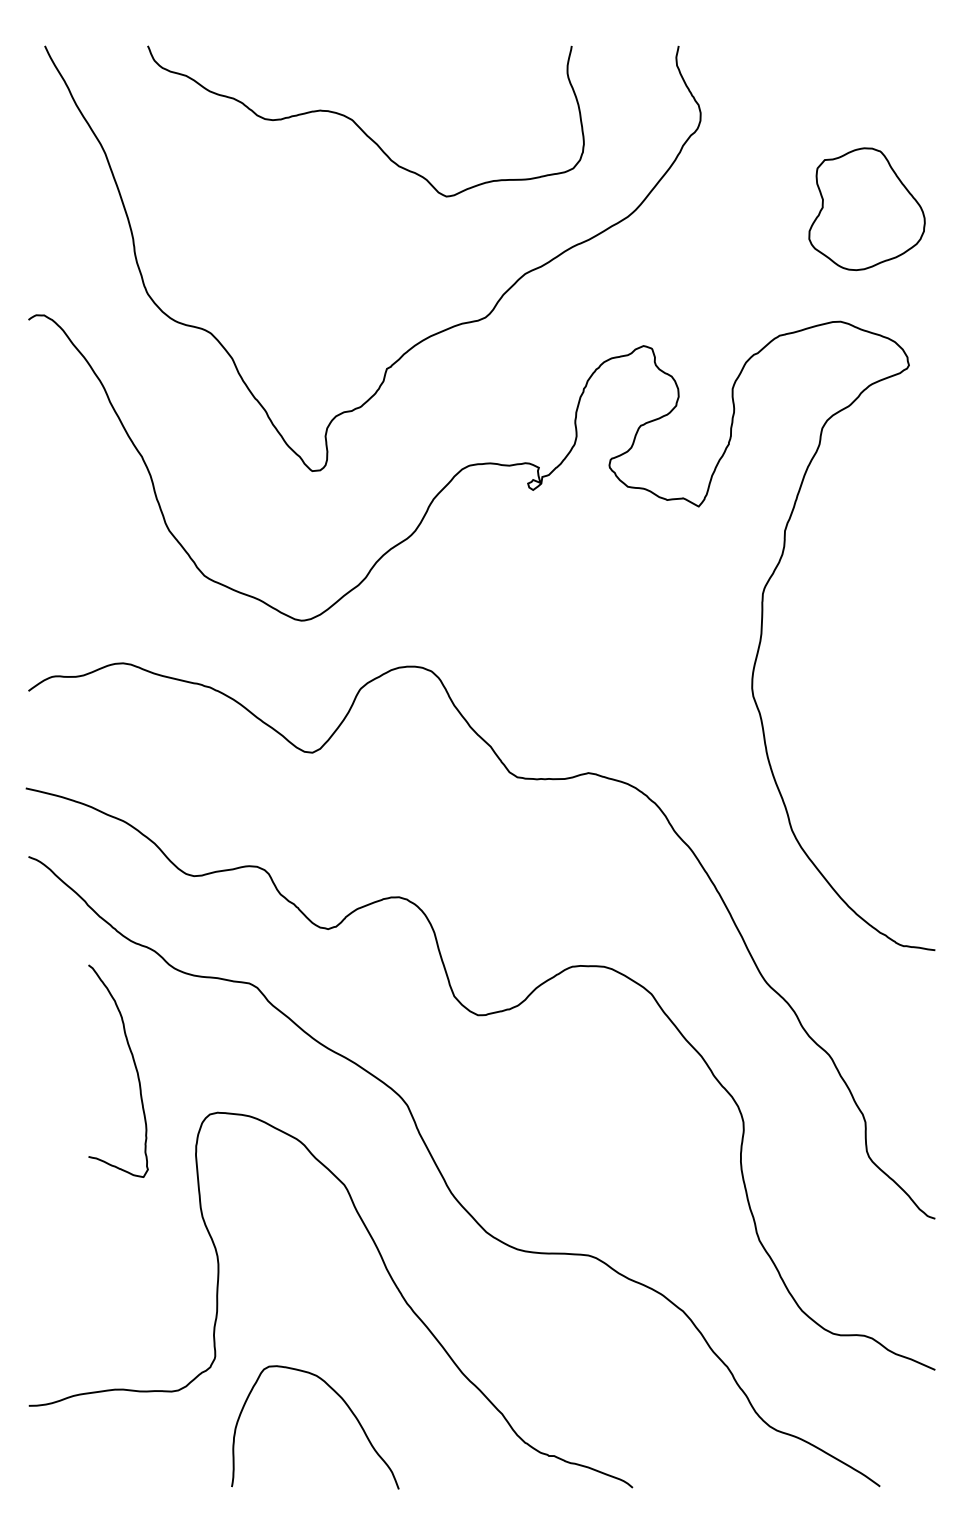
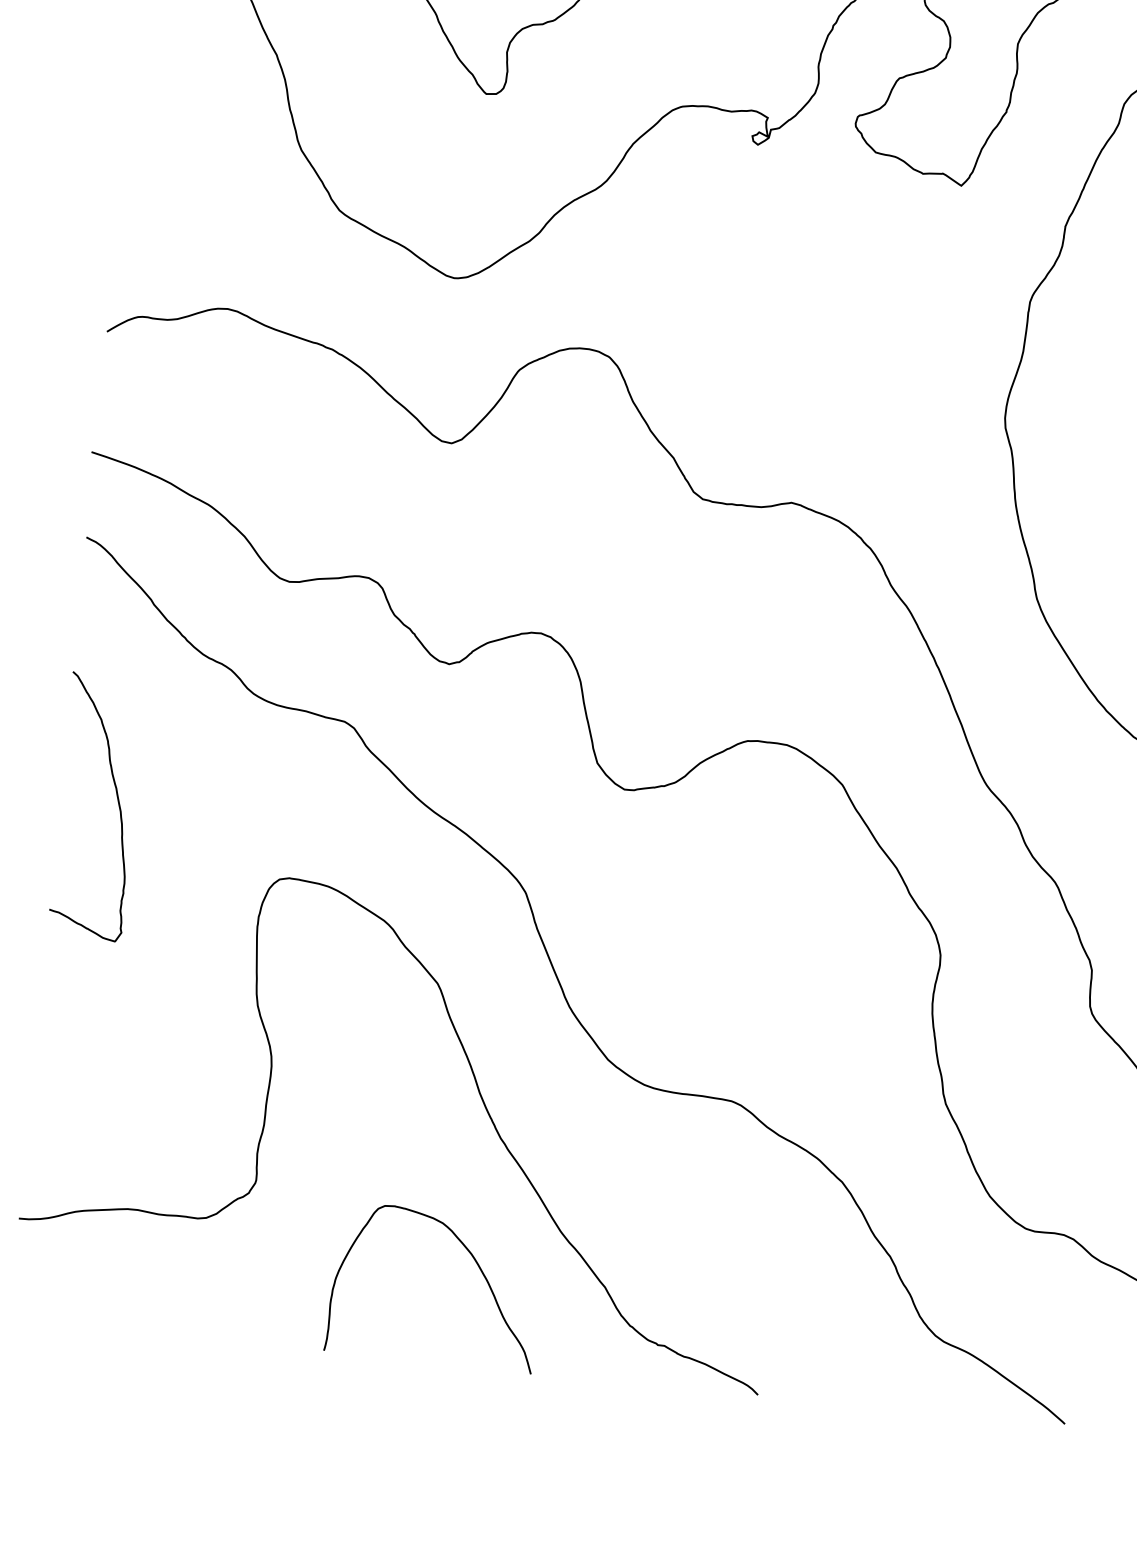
curve: (134, 1066) -> (117, 803), moved
curve: (344, 1403) -> (474, 1261), moved

